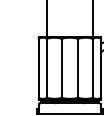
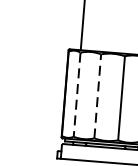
line: (47, 68) -> (77, 95), solid -> dashed
line: (61, 68) -> (97, 96), solid -> dashed

